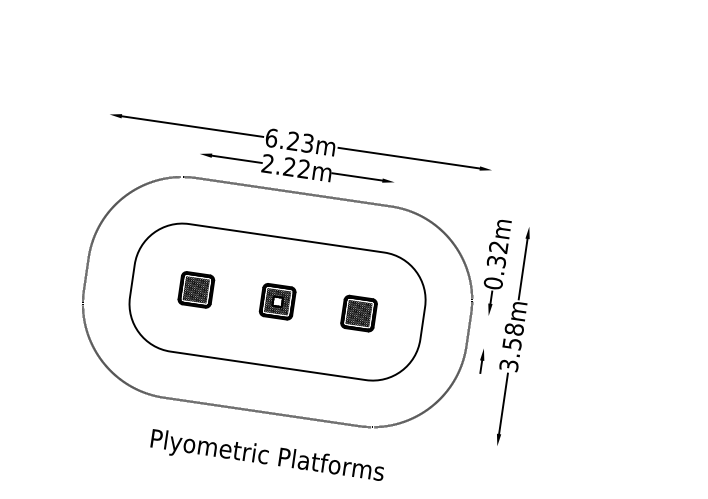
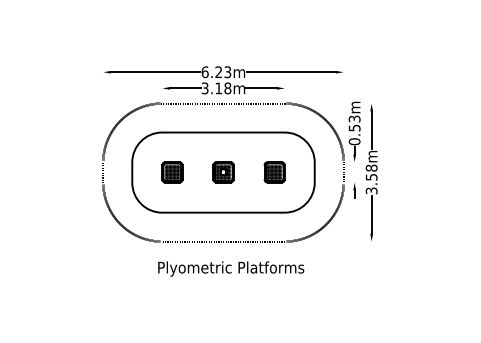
text: (285, 166) -> (216, 88), 2.22m -> 3.18m
text: (497, 254) -> (354, 123), 0.32m -> 0.53m

